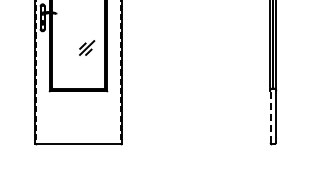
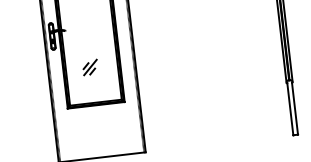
part: (87, 47) -> (90, 66), moved
line: (270, 116) -> (289, 108), dashed -> solid

